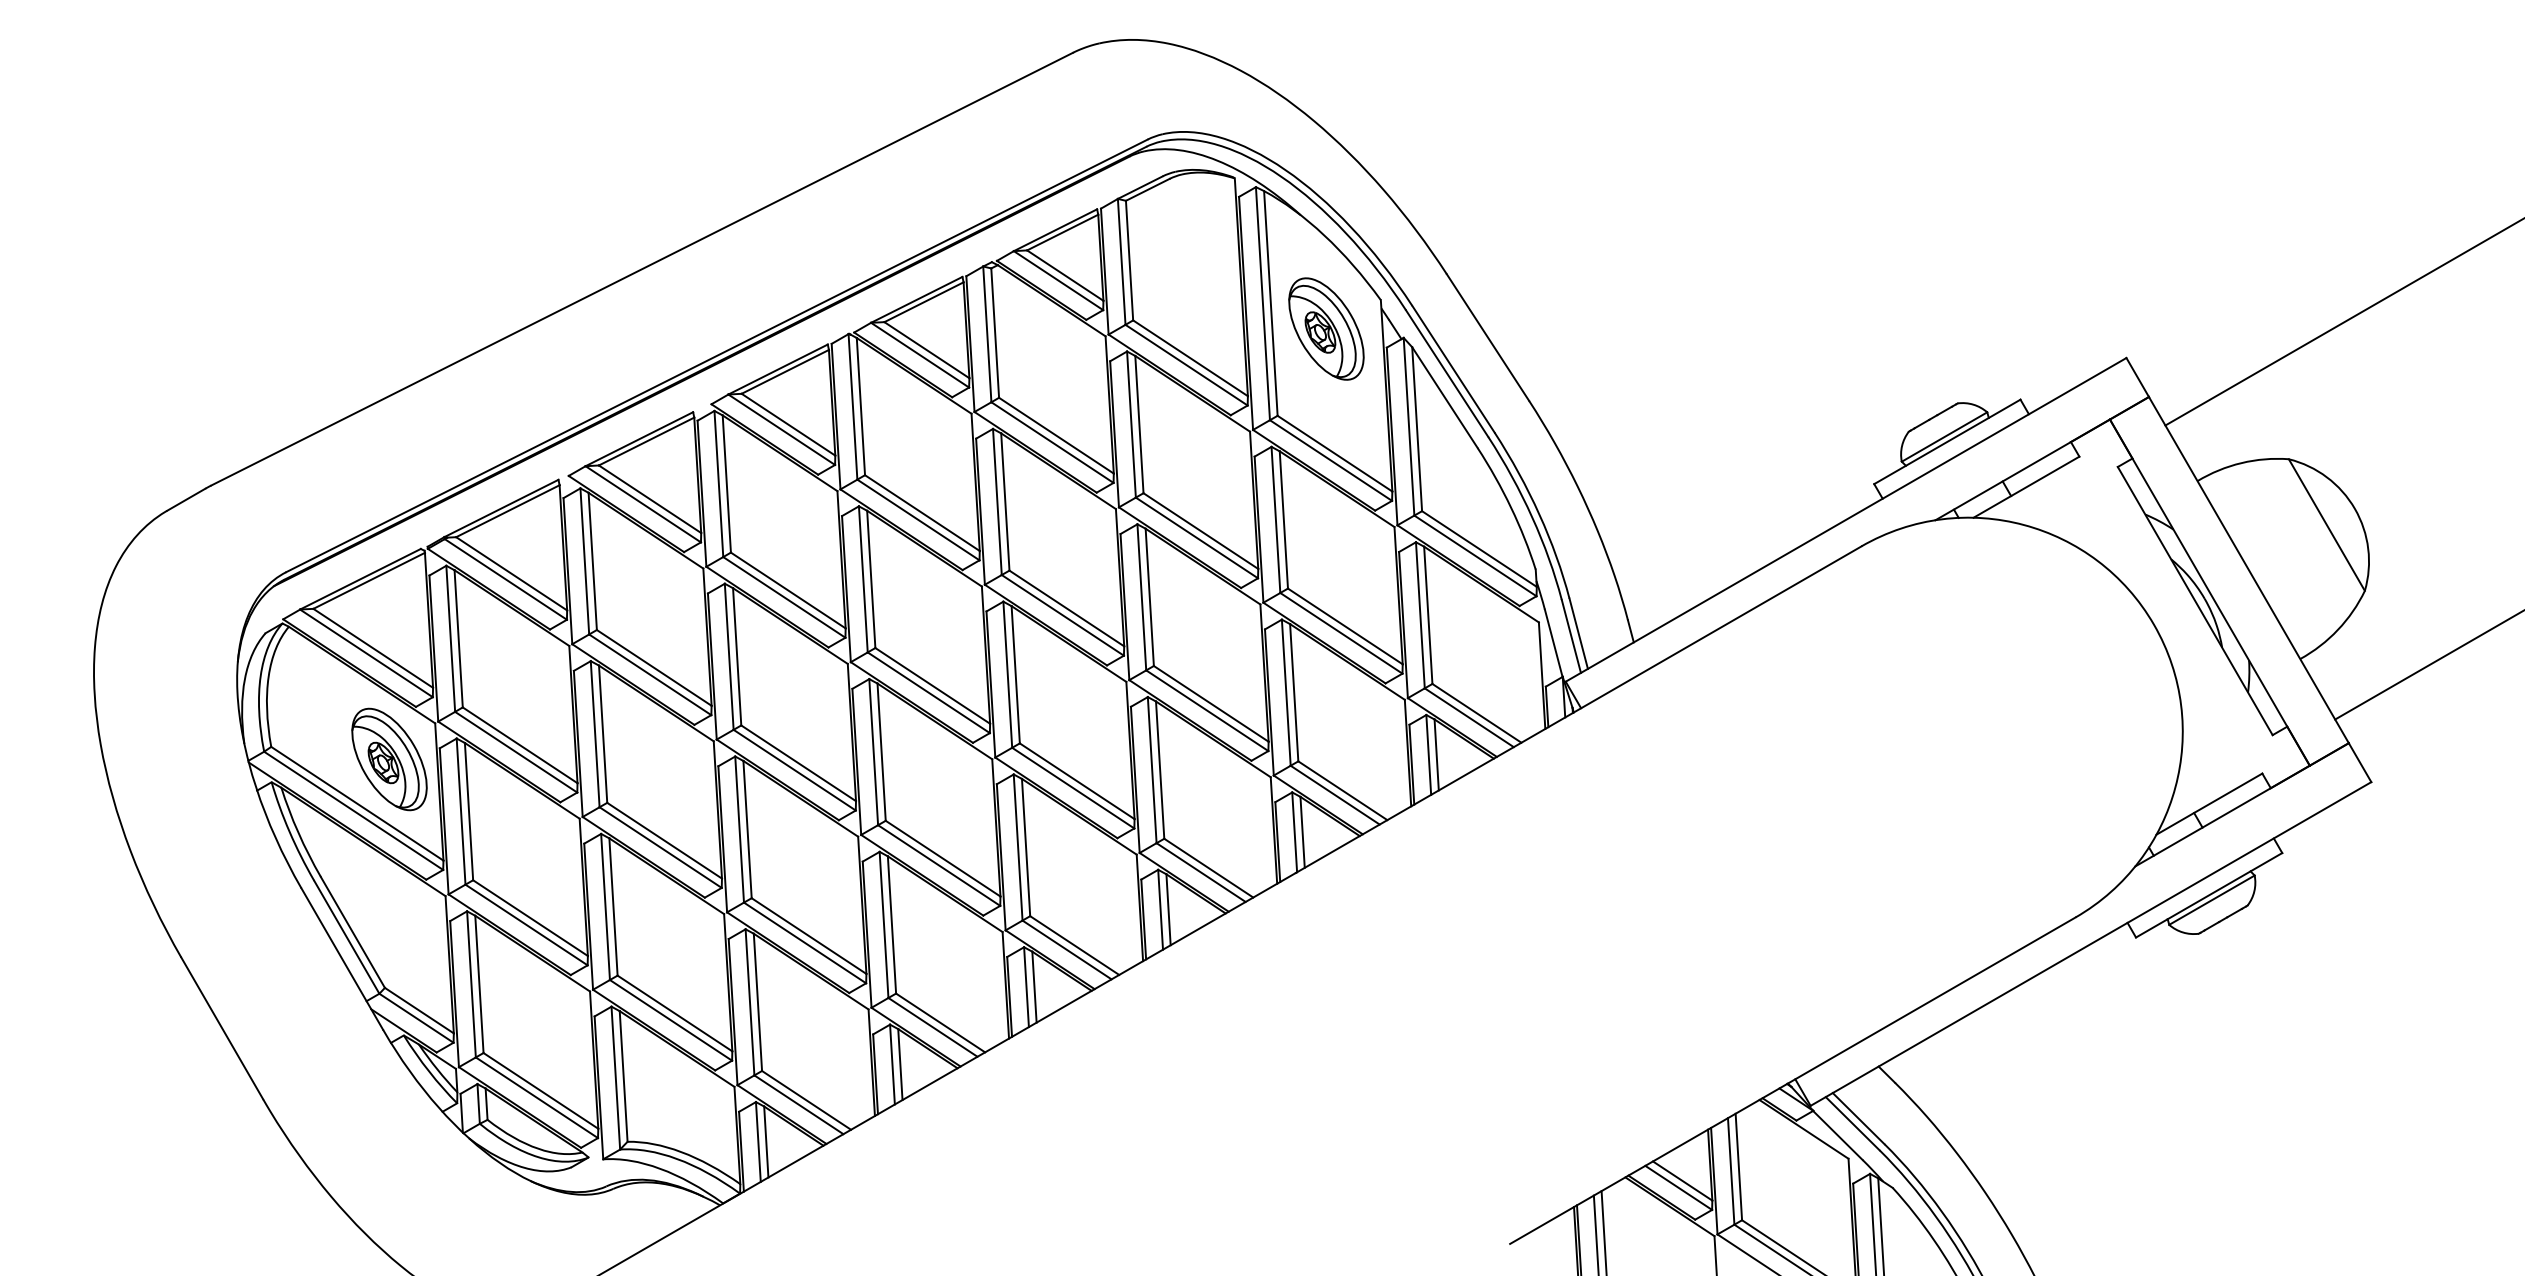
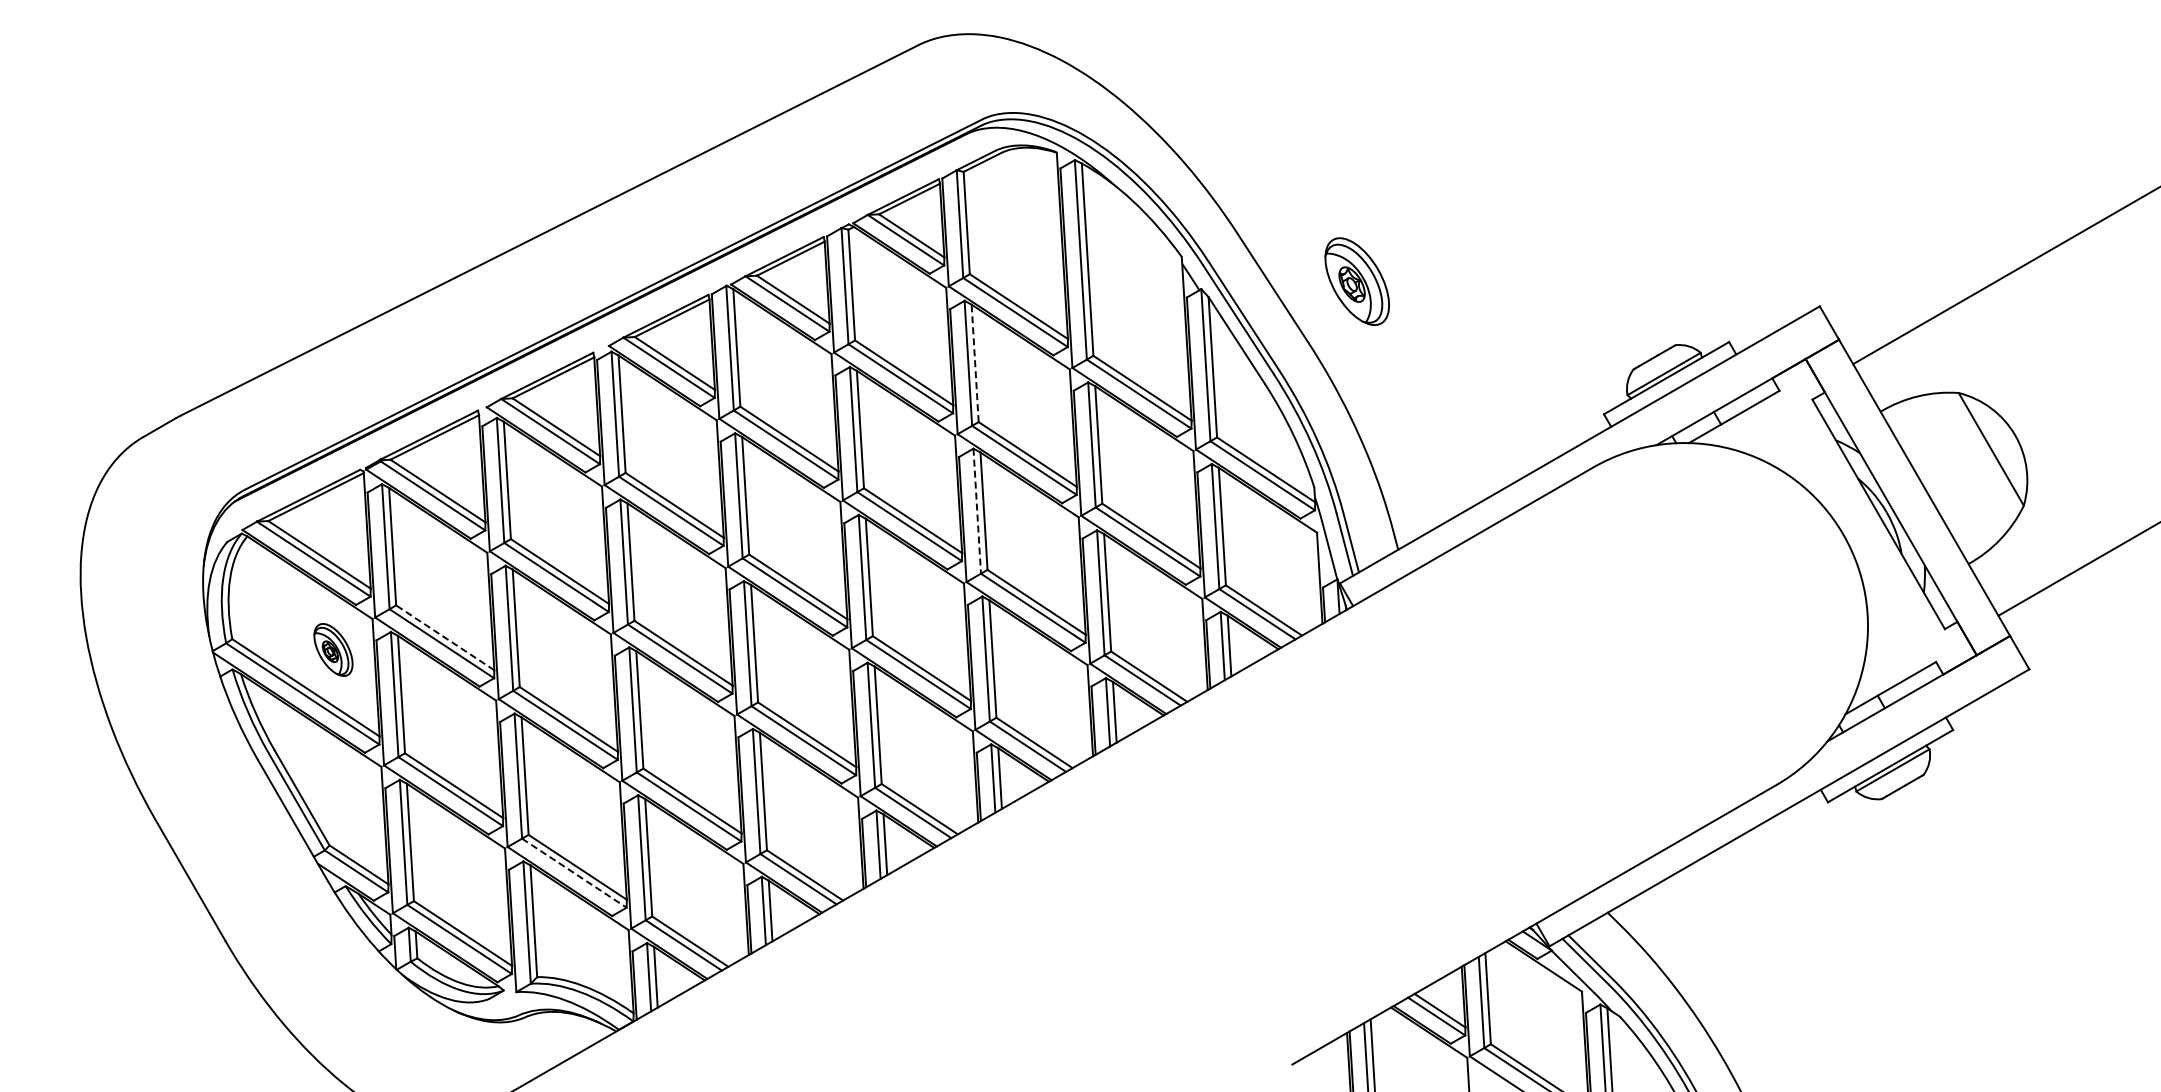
part: (1325, 328) -> (1356, 281), moved
line: (1139, 424) -> (975, 363), solid -> dashed
line: (1142, 597) -> (977, 511), solid -> dashed
line: (520, 744) -> (445, 637), solid -> dashed
part: (389, 758) -> (333, 649), size x0.6
line: (671, 1020) -> (574, 873), solid -> dashed

